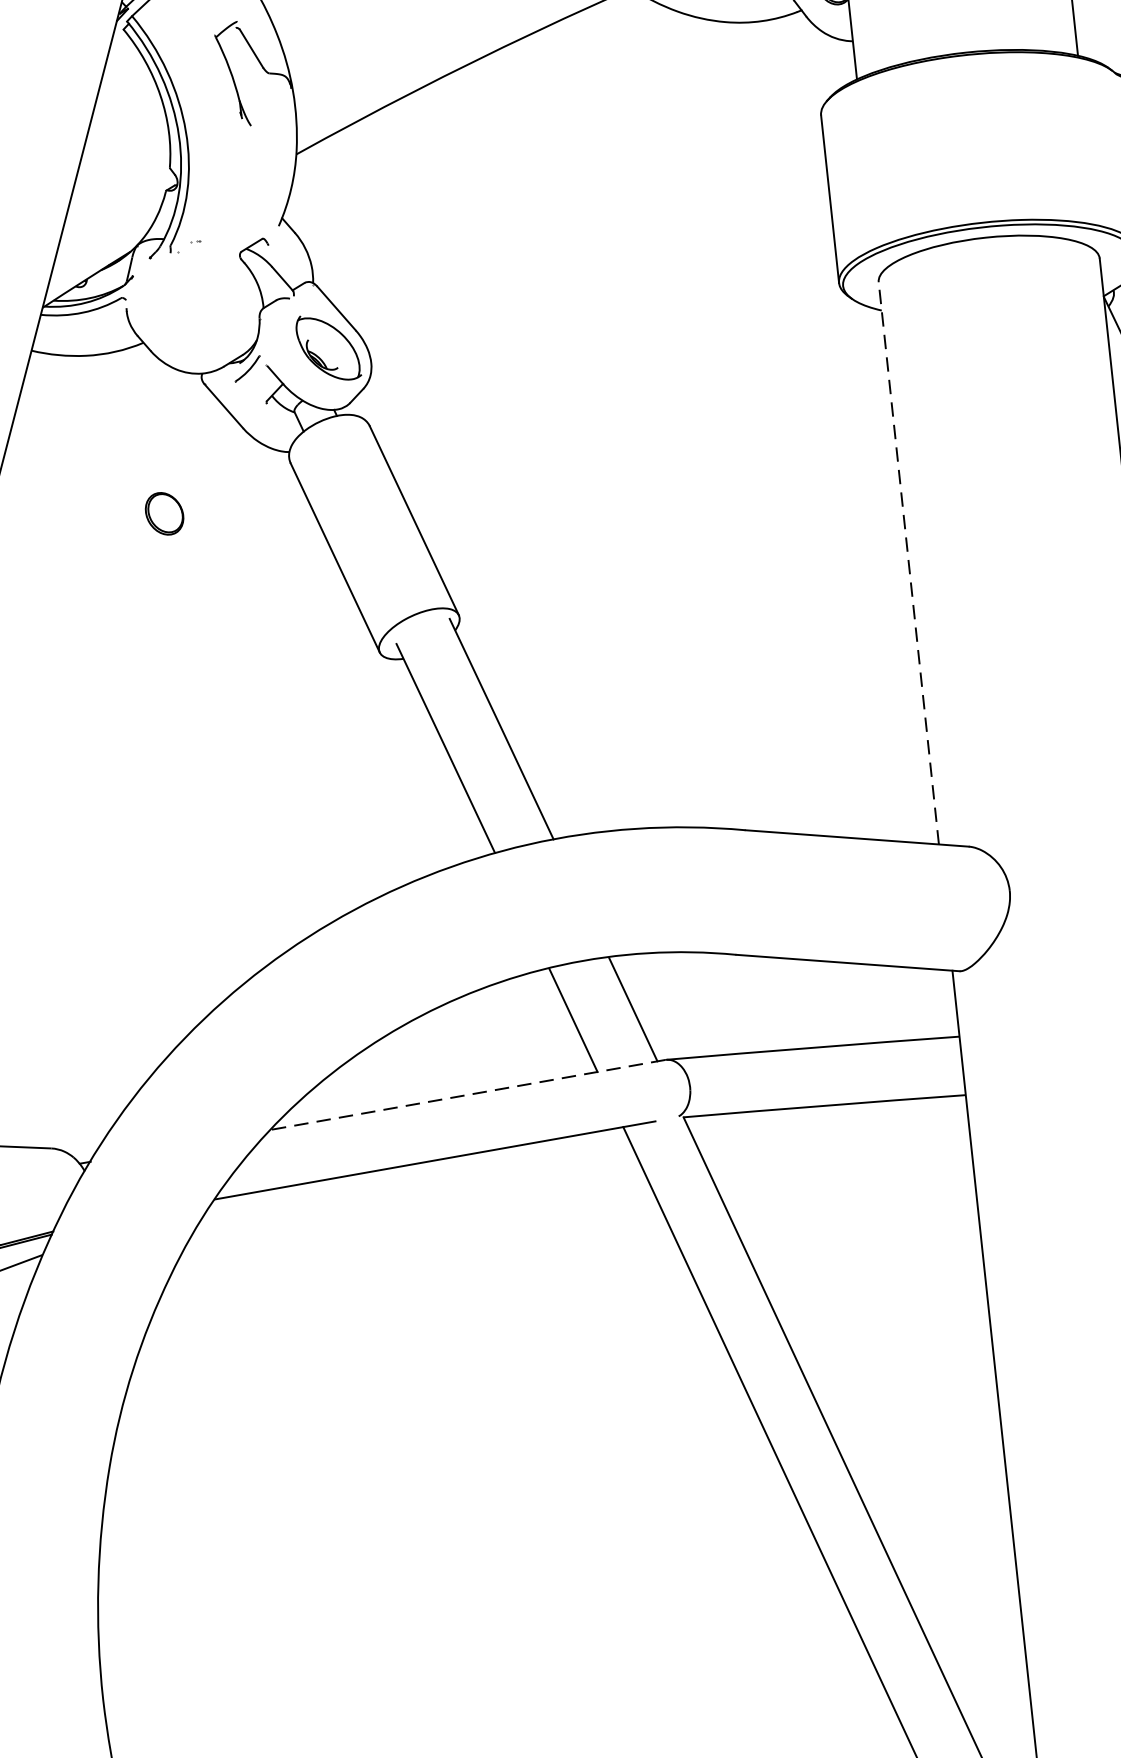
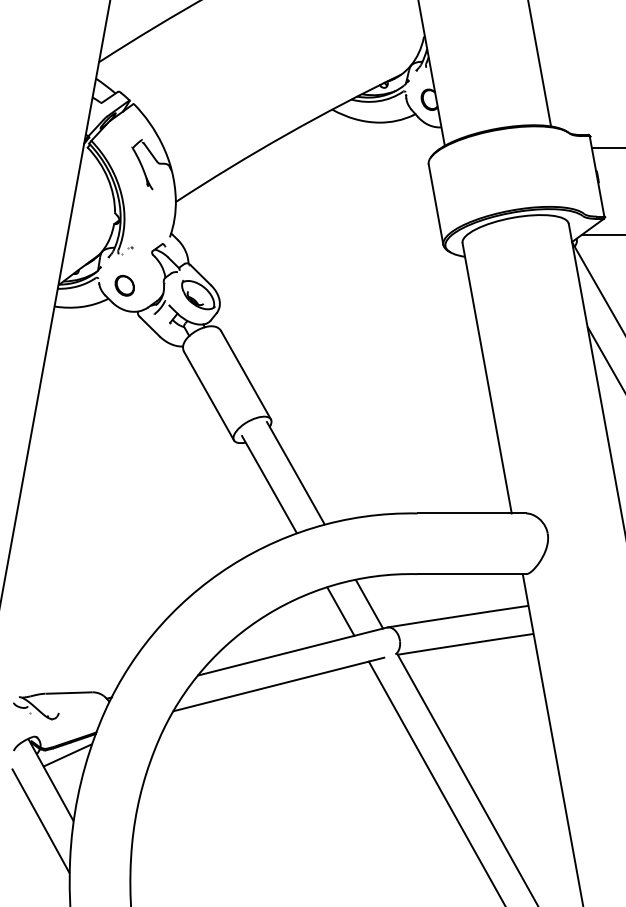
part: (163, 513) -> (124, 285), moved
line: (909, 561) -> (487, 377), dashed -> solid
line: (465, 1094) -> (291, 651), dashed -> solid

